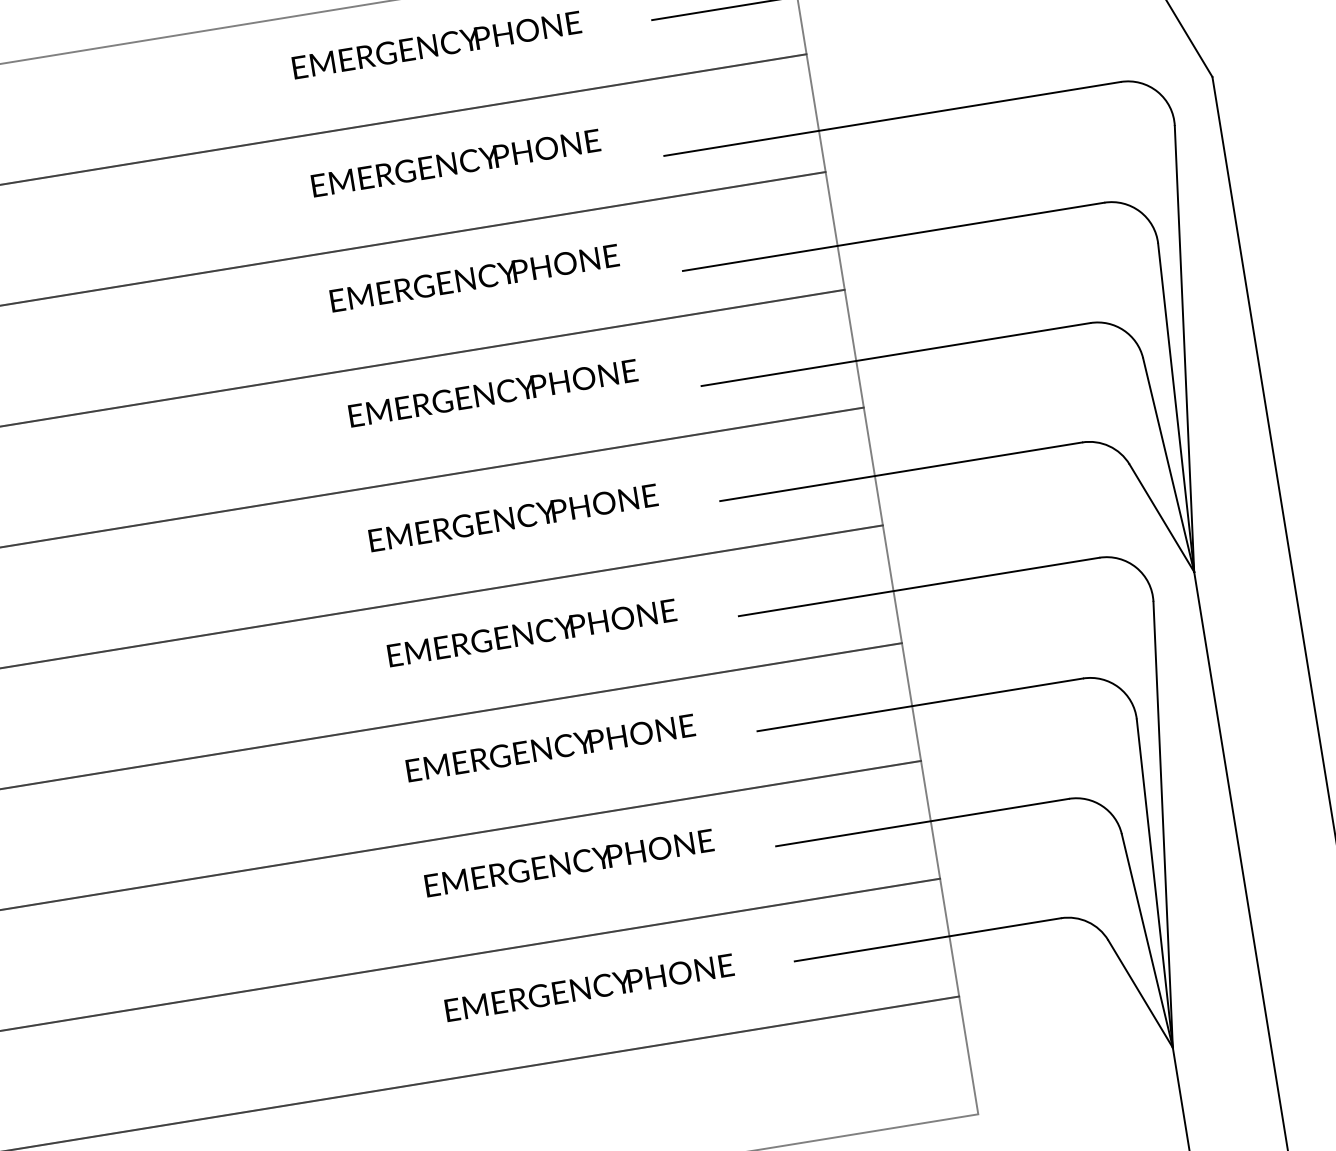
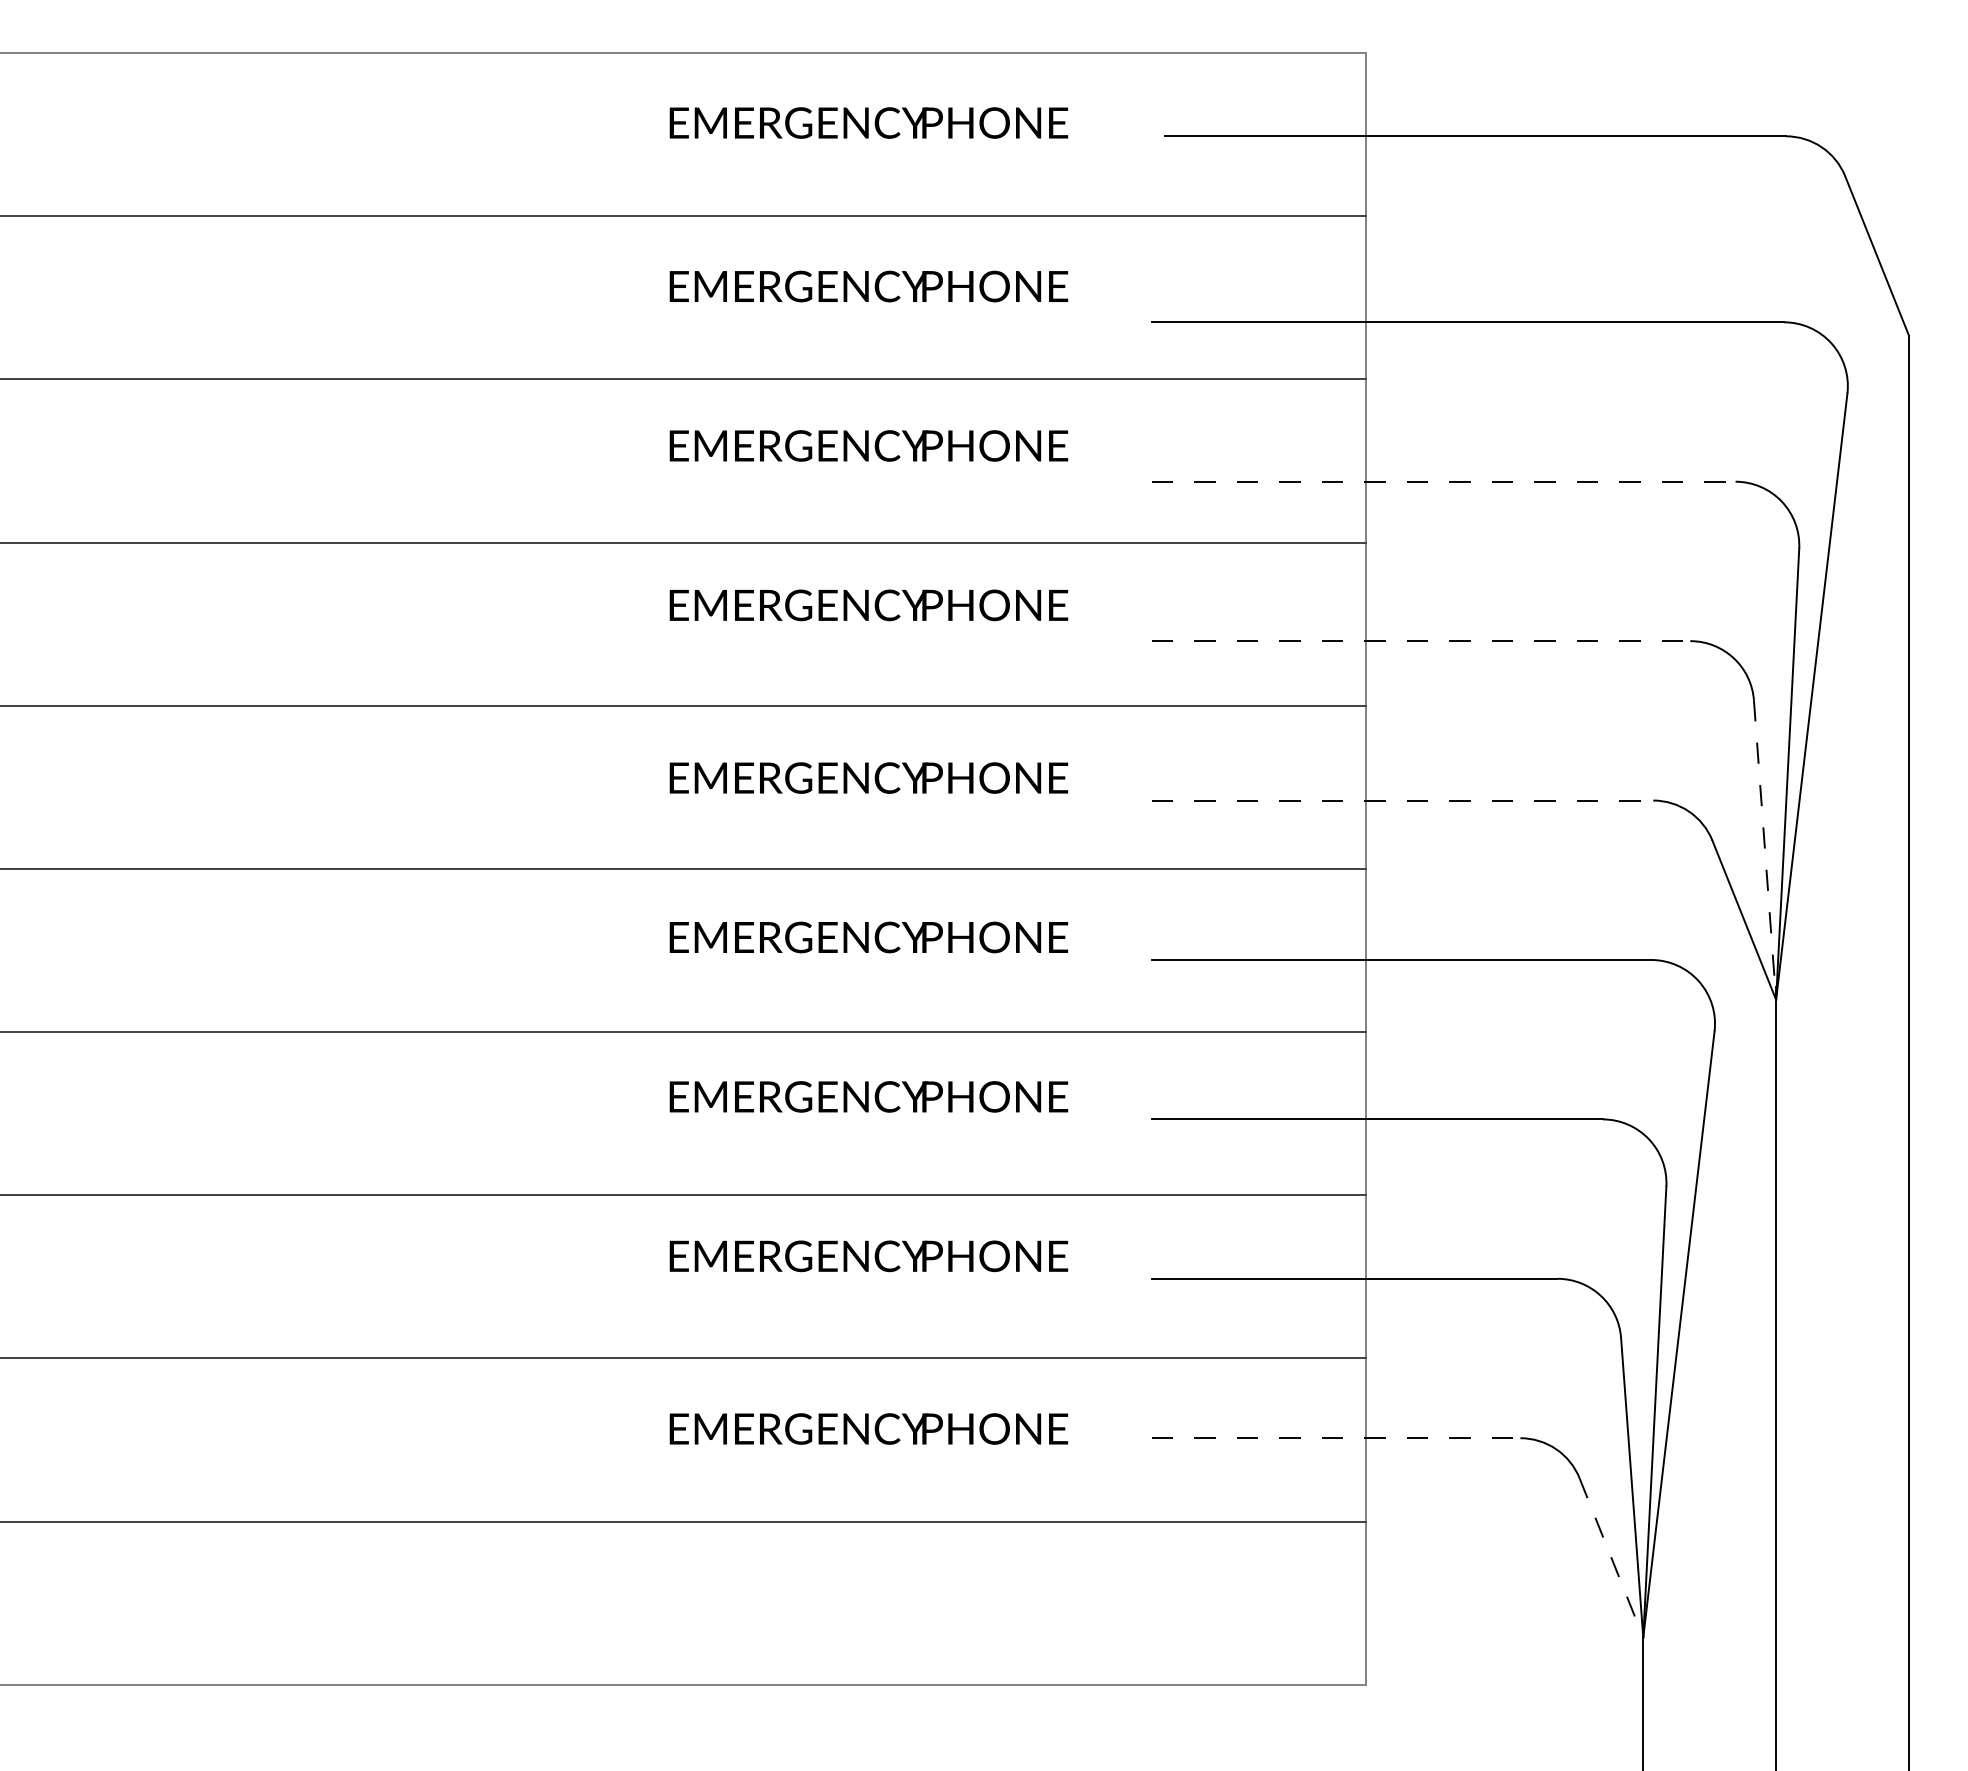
line: (893, 236) -> (1443, 481), solid -> dashed
line: (896, 354) -> (1421, 641), solid -> dashed
line: (1169, 465) -> (1765, 850), solid -> dashed
line: (901, 471) -> (1402, 800), solid -> dashed
line: (928, 939) -> (1336, 1438), solid -> dashed
line: (1140, 993) -> (1611, 1557), solid -> dashed

